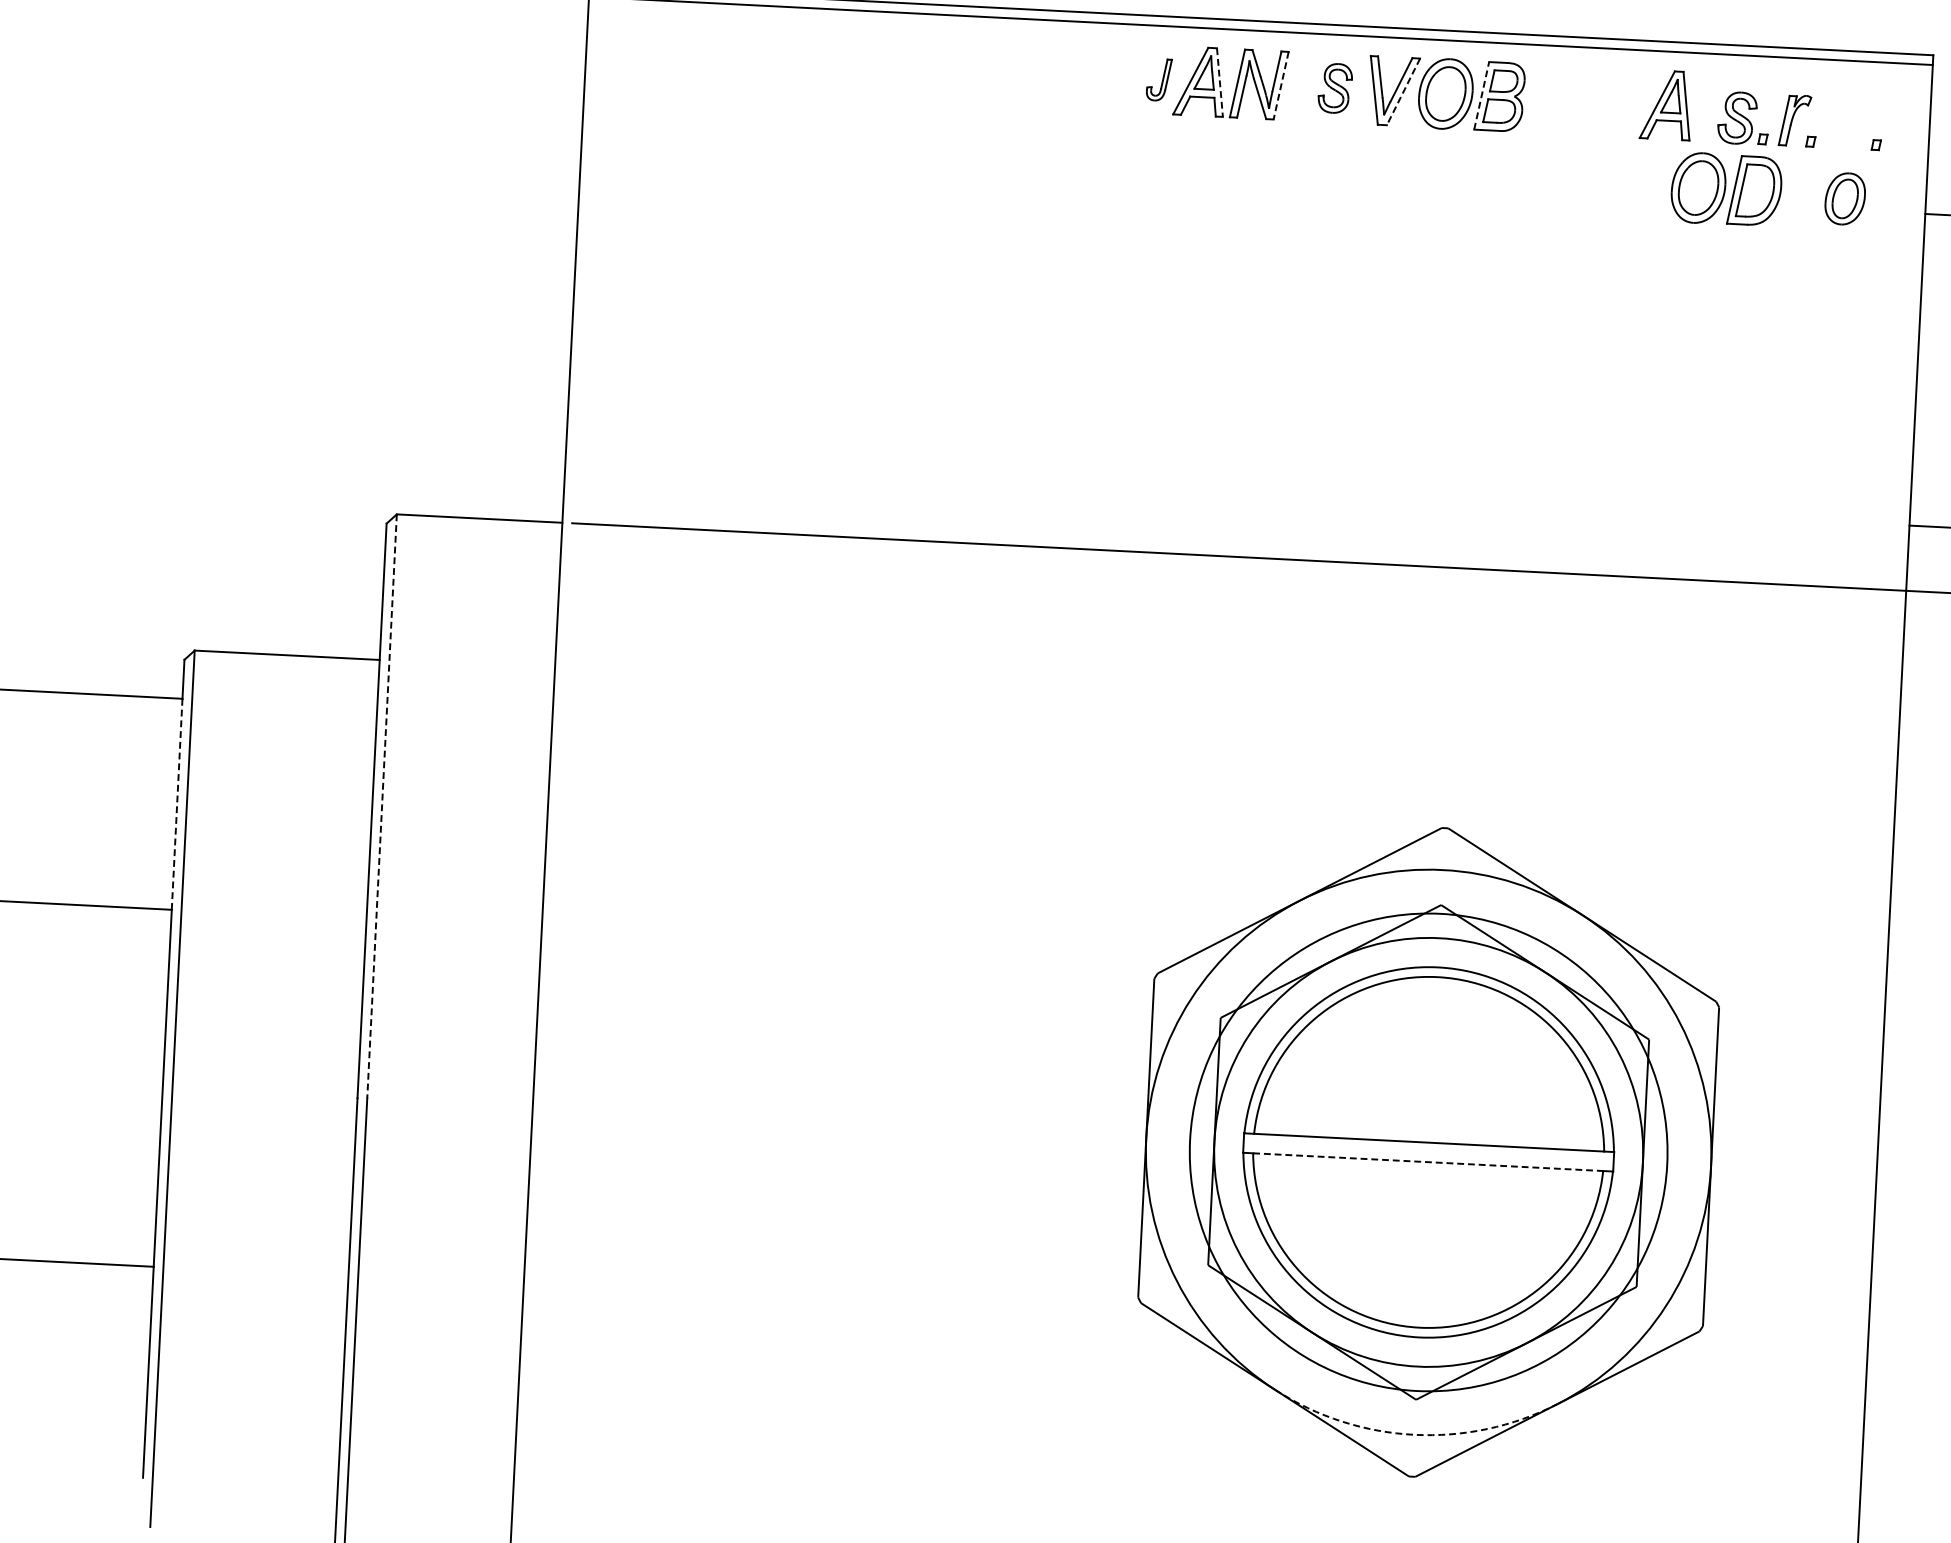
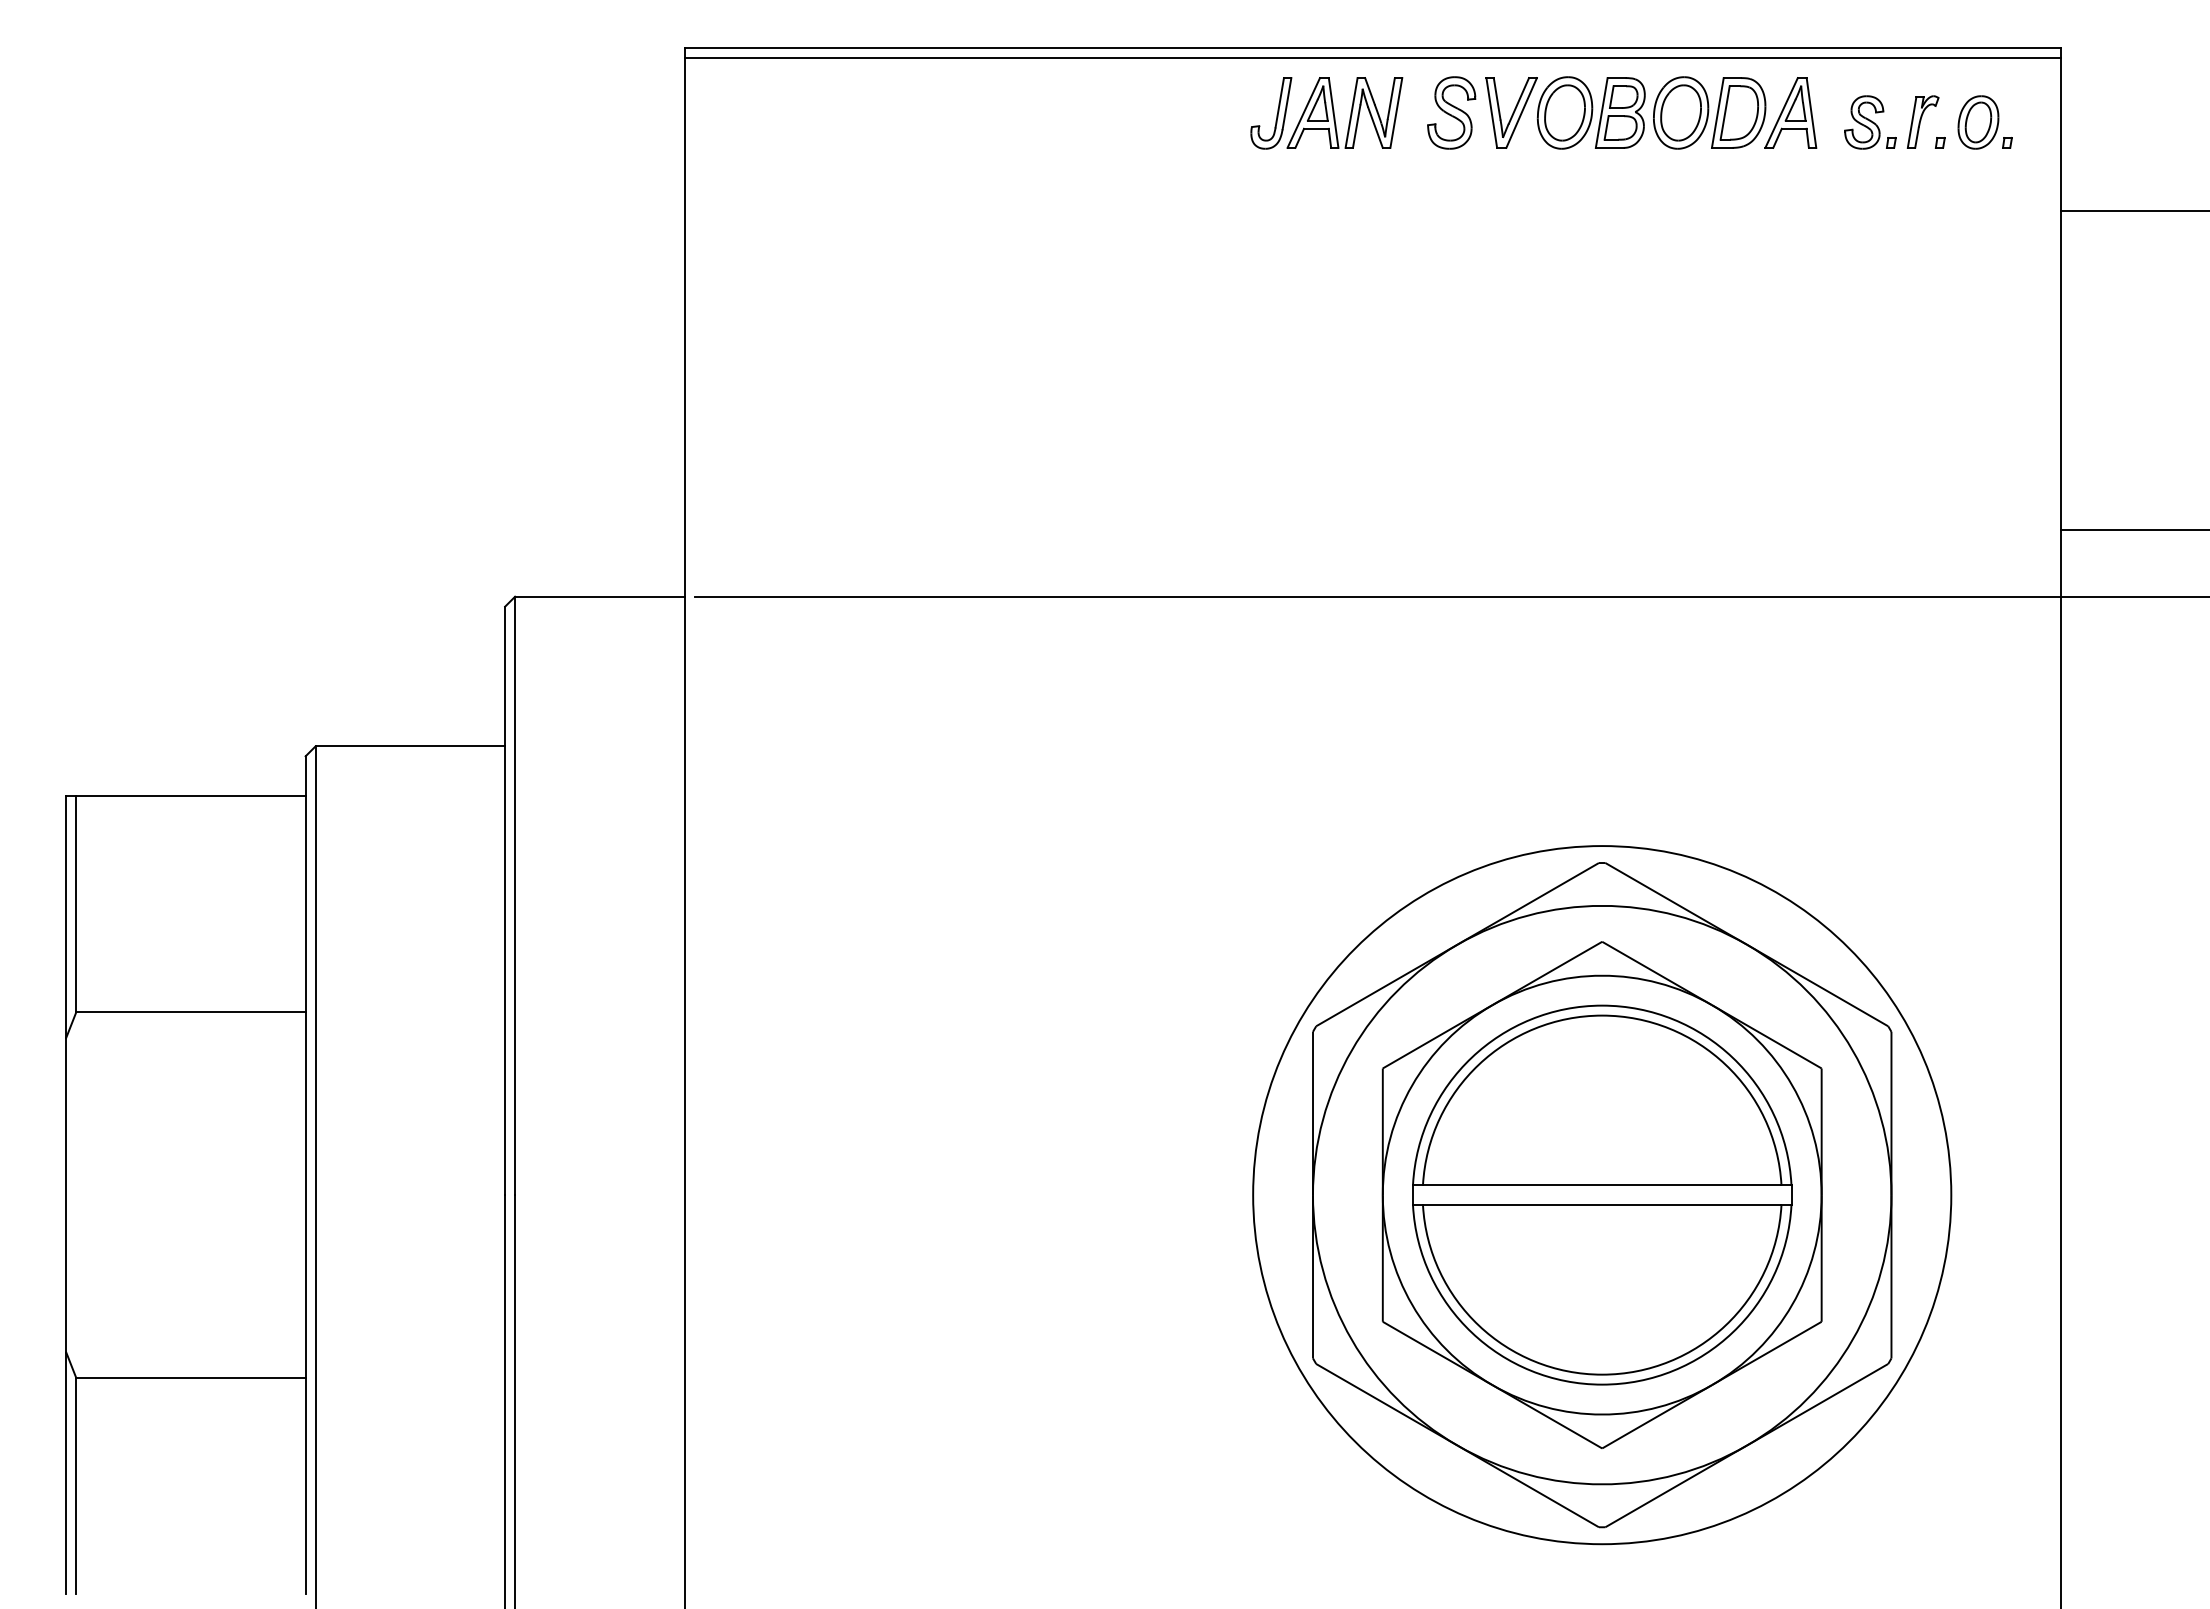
part: (1159, 80) -> (1271, 113), size x1.67
line: (1219, 83) -> (1333, 113), dashed -> solid
line: (1281, 86) -> (1396, 113), dashed -> solid
part: (1335, 87) -> (1451, 112), size x1.43
line: (1403, 92) -> (1521, 113), dashed -> solid
line: (1481, 95) -> (1601, 112), dashed -> solid
part: (1726, 189) -> (1709, 112), moved
part: (1845, 198) -> (1978, 122), moved
line: (177, 803) -> (305, 903), dashed -> solid
line: (382, 807) -> (515, 896), dashed -> solid
circle: (1428, 1152) -> (1602, 1195), size x1.43
line: (1428, 1162) -> (1602, 1205), dashed -> solid
arc: (1414, 1434) -> (1602, 1484), dashed -> solid

